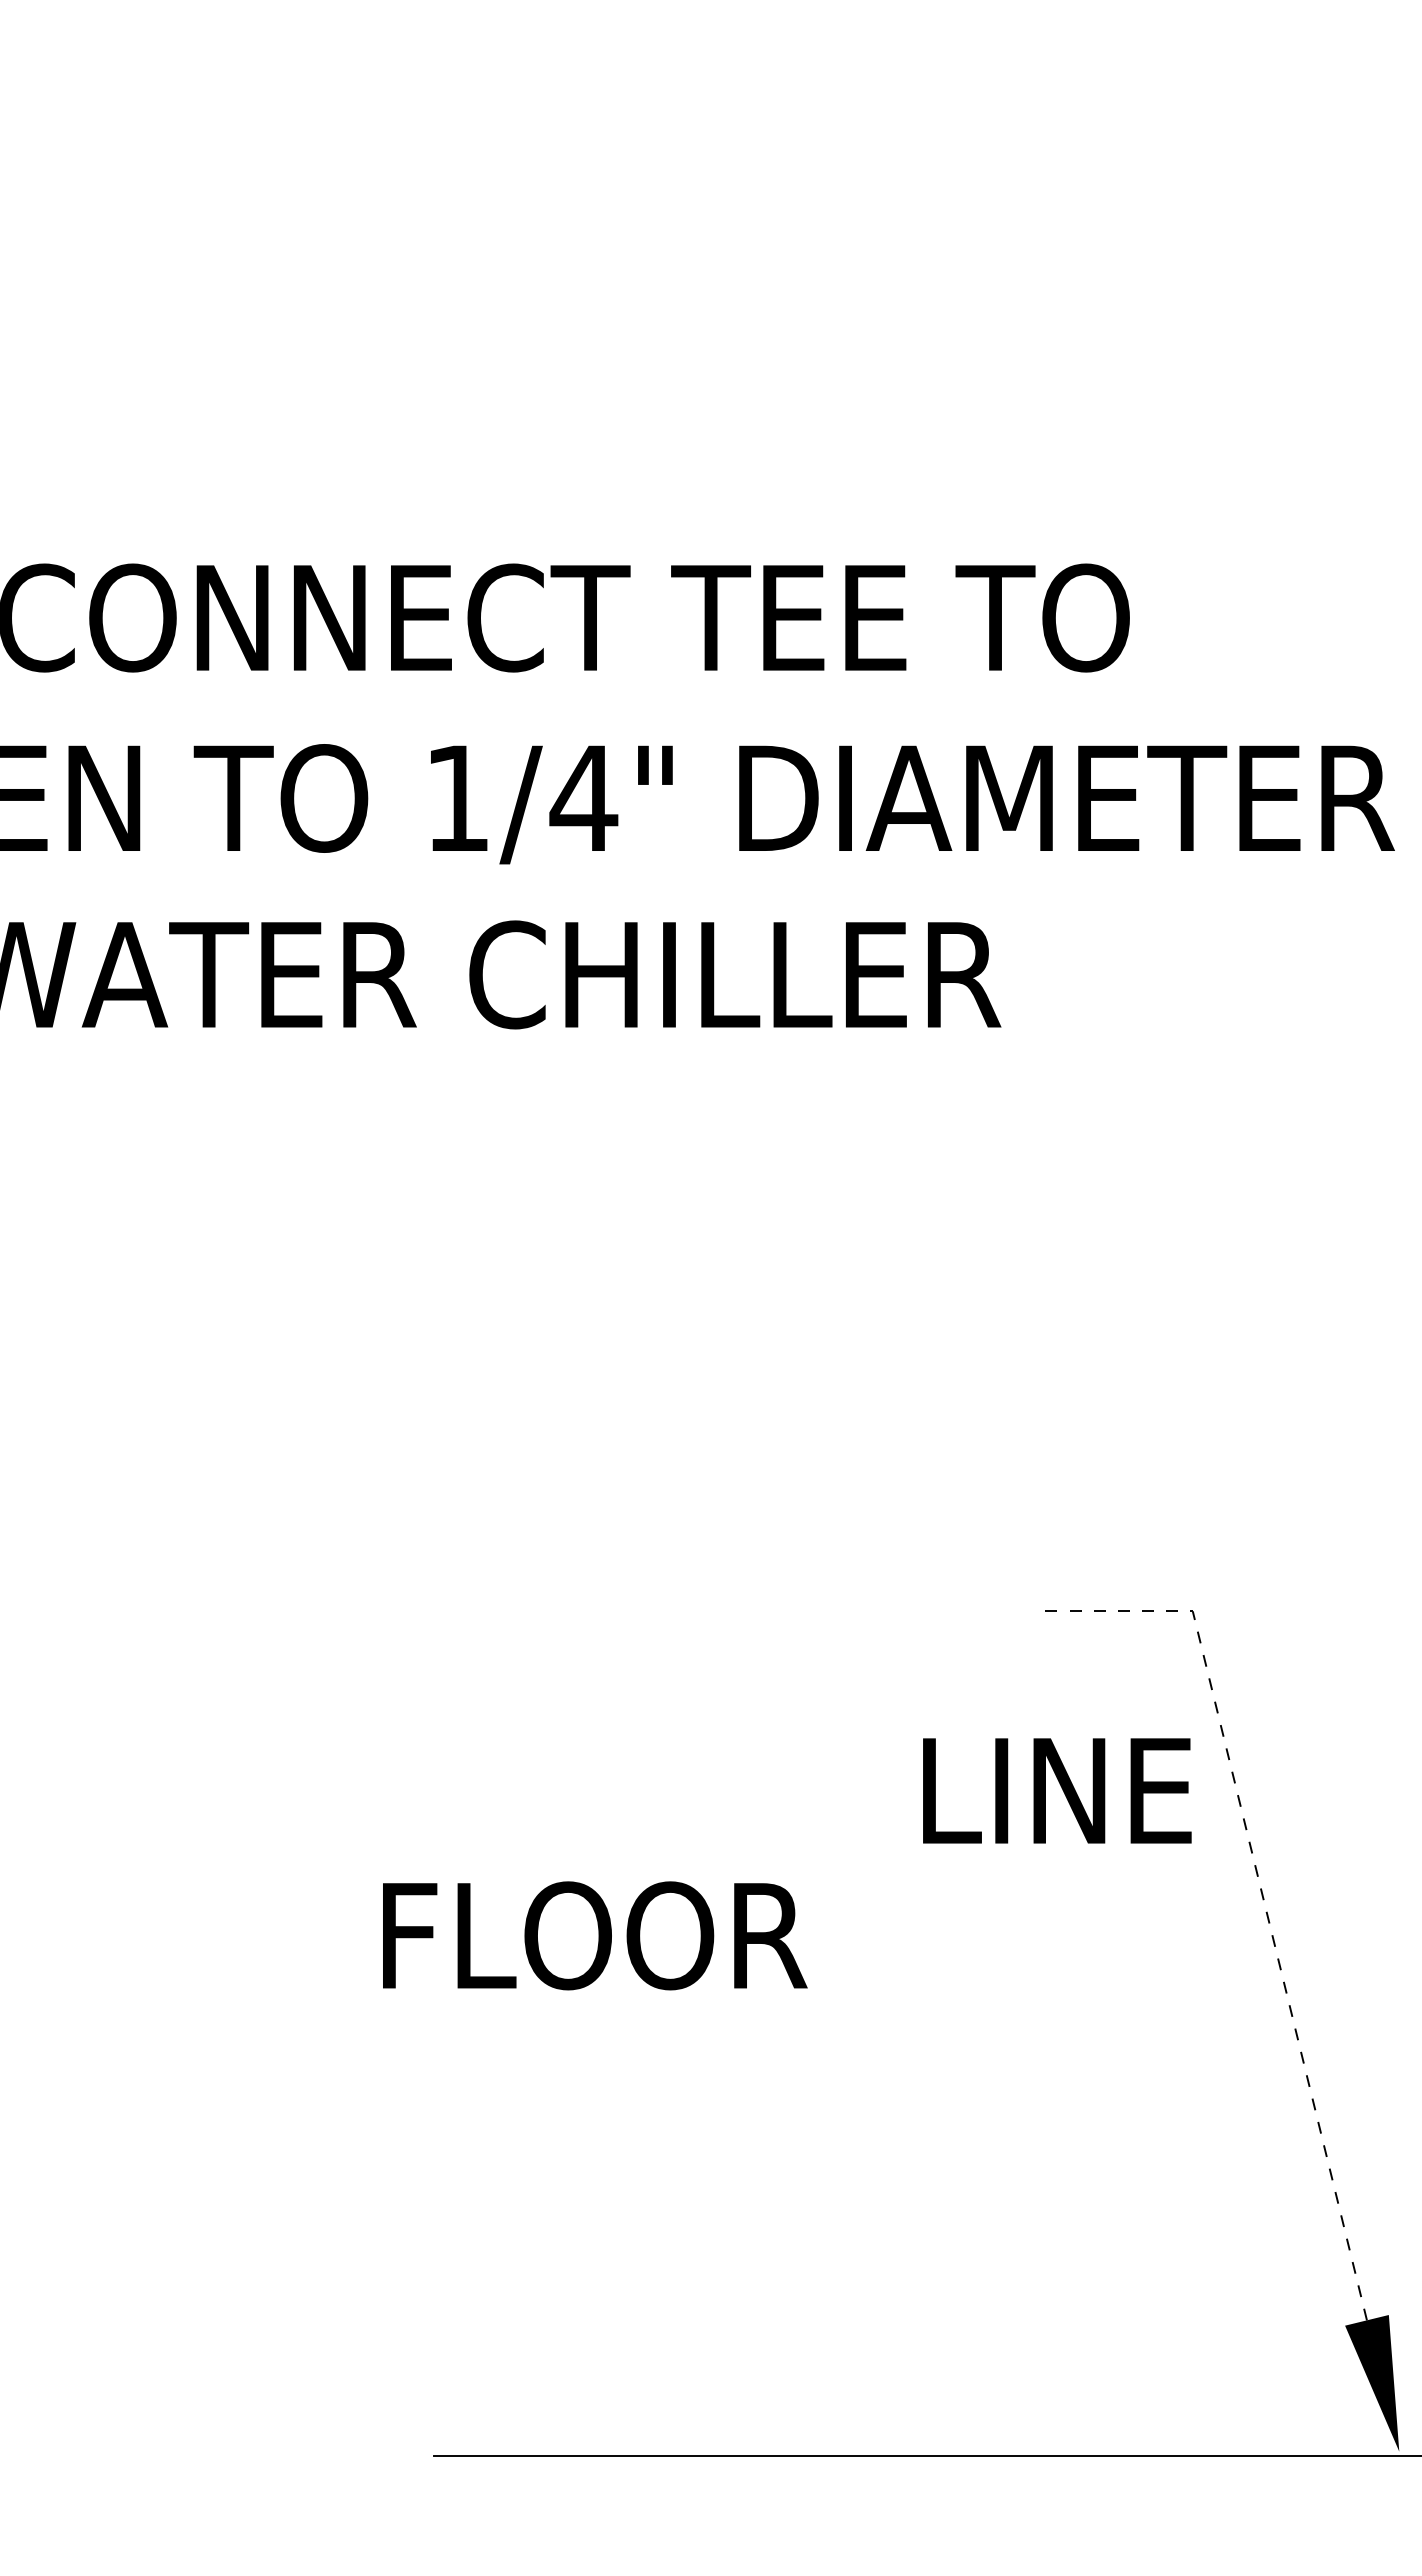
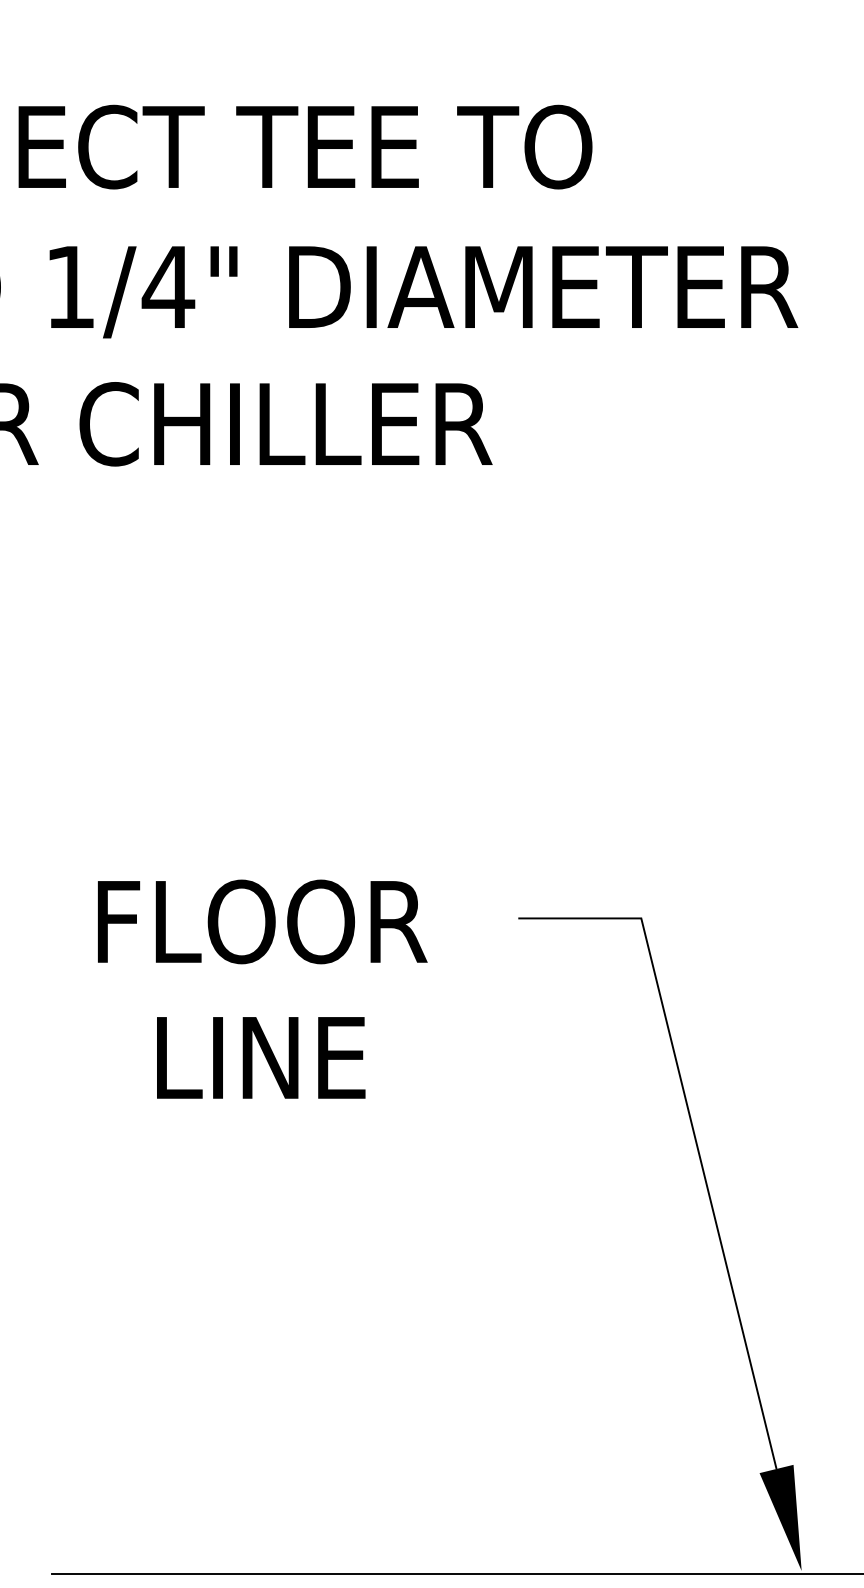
text: (1057, 1790) -> (261, 1057), moved
line: (1260, 1887) -> (693, 1132), dashed -> solid
text: (595, 1935) -> (262, 921), moved

